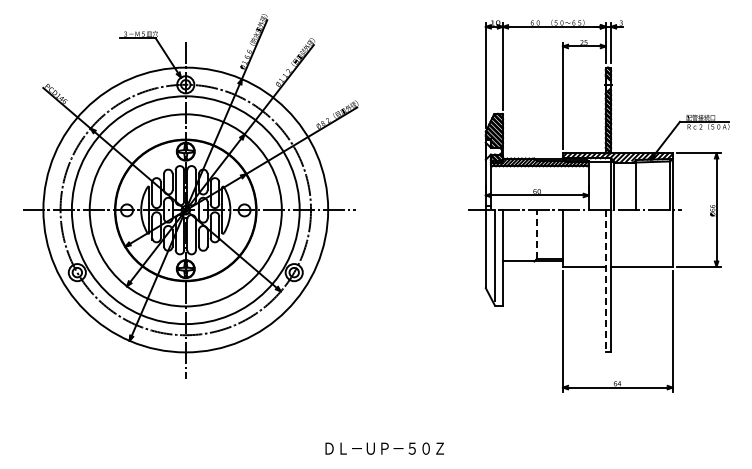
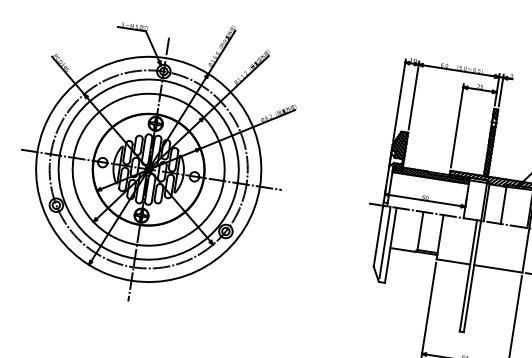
line: (537, 233) -> (420, 230), dashed -> solid
line: (605, 281) -> (468, 276), dashed -> solid

